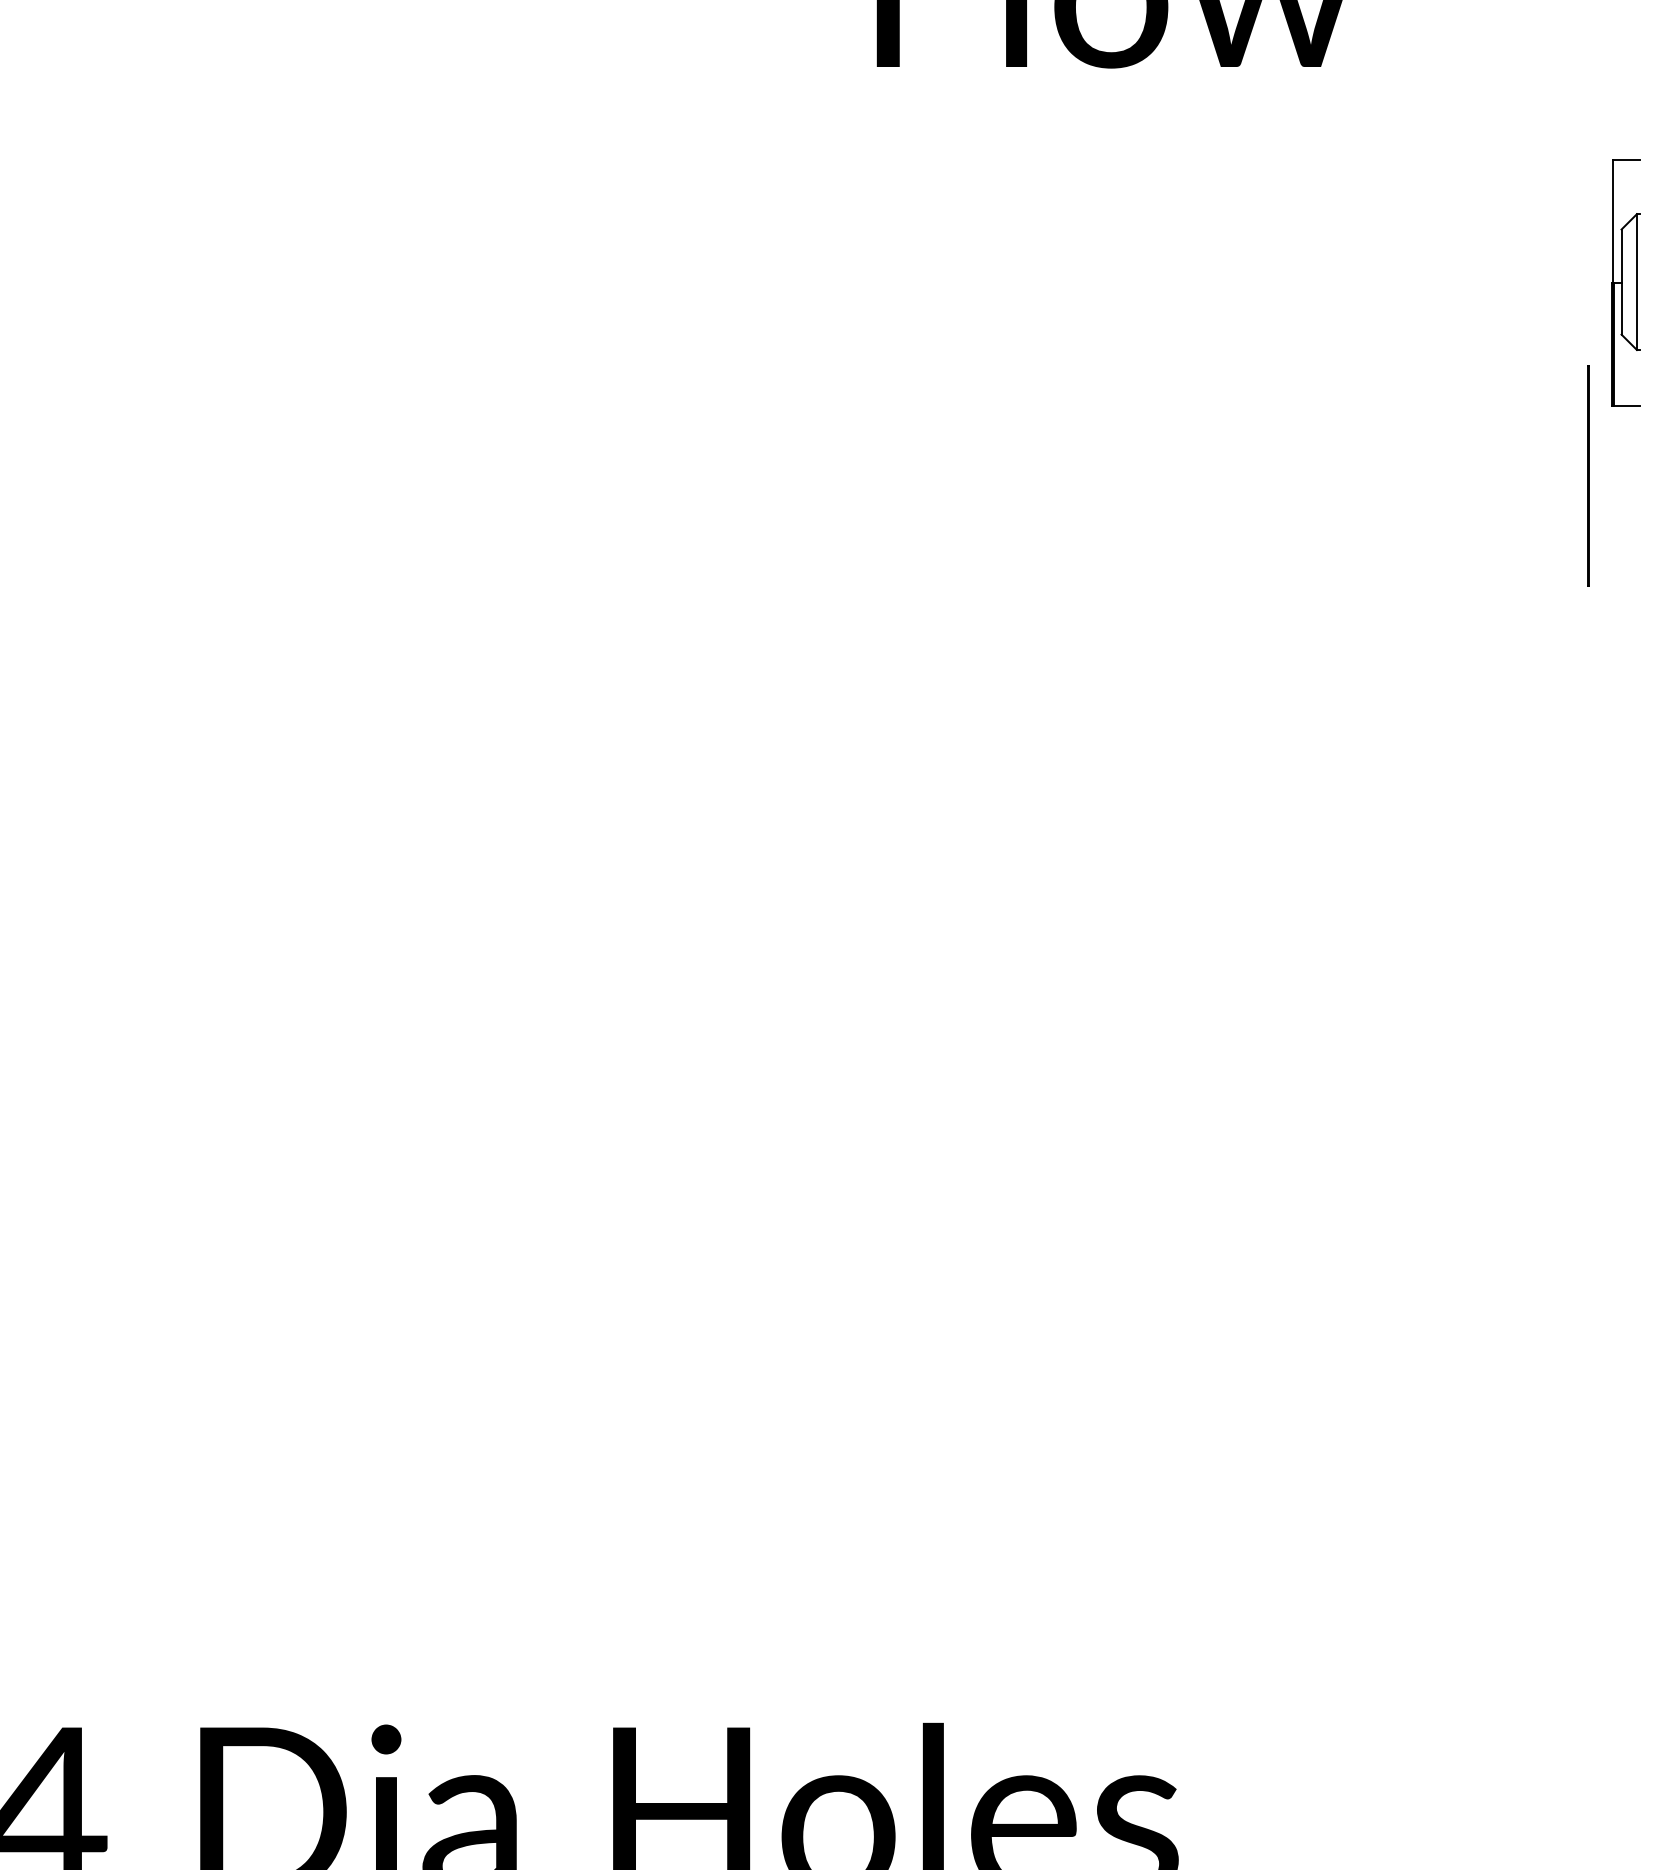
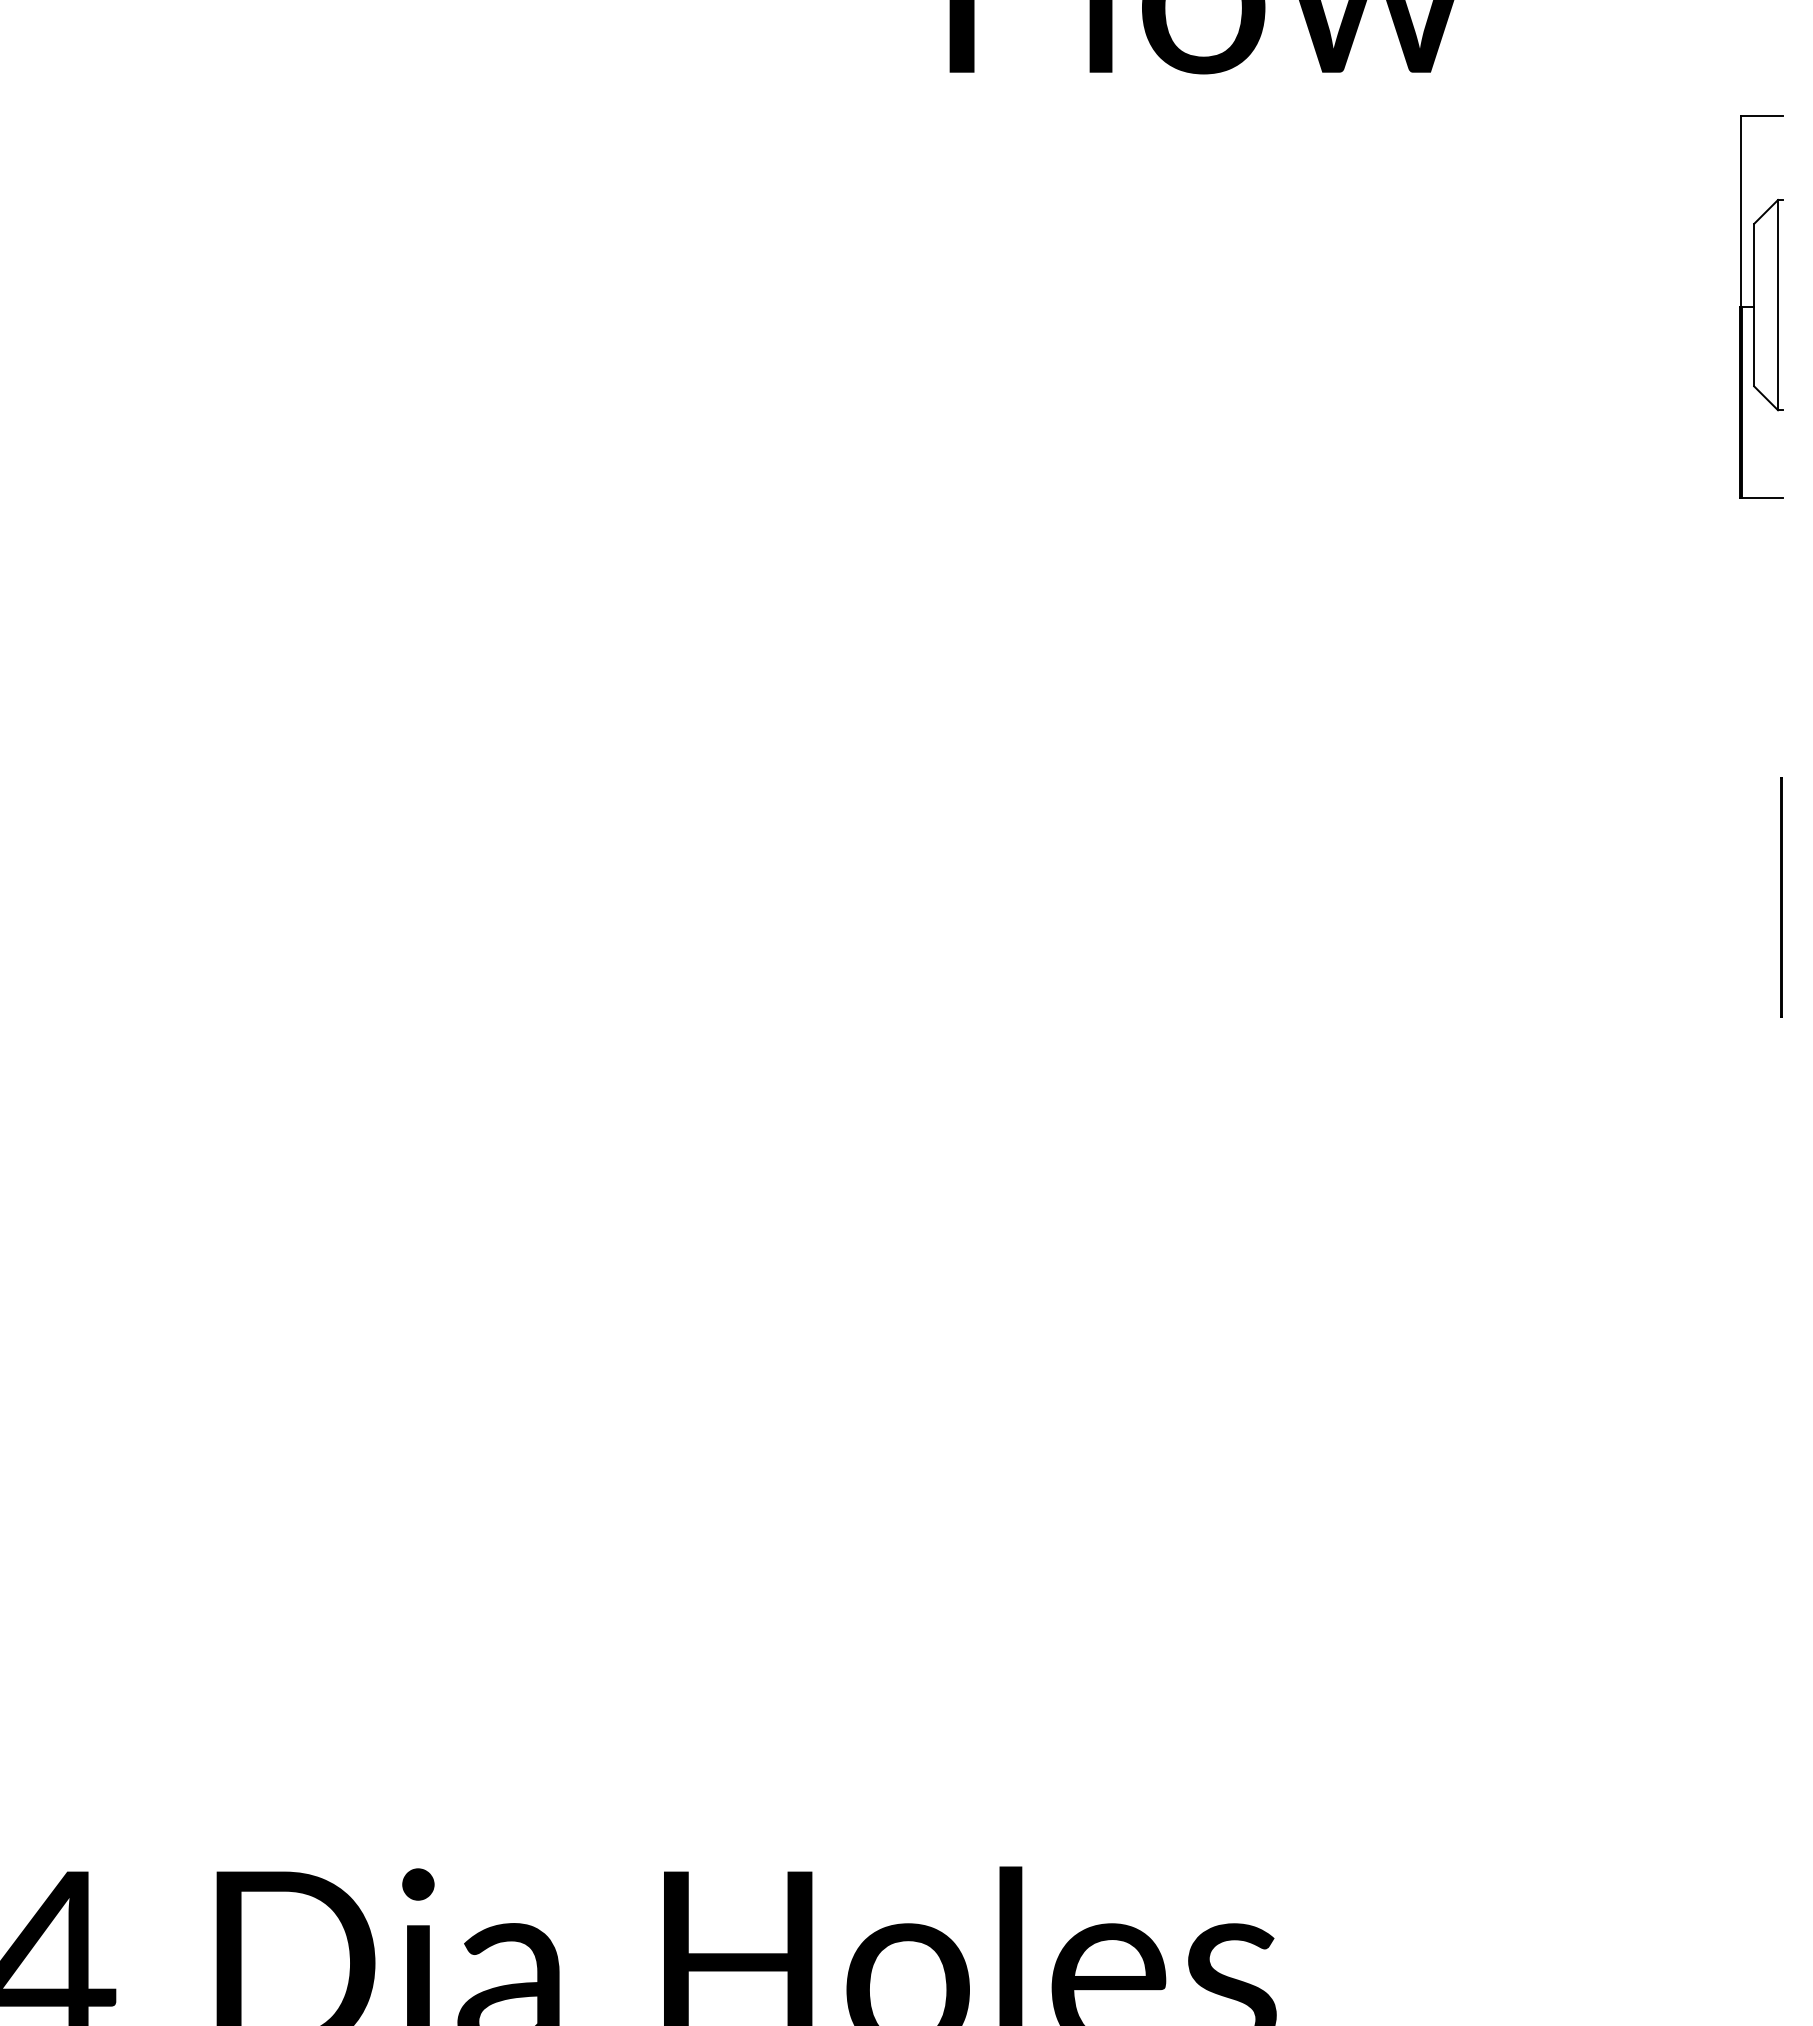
part: (1626, 282) -> (1761, 306), size x1.43
line: (1588, 475) -> (1781, 897), moved

